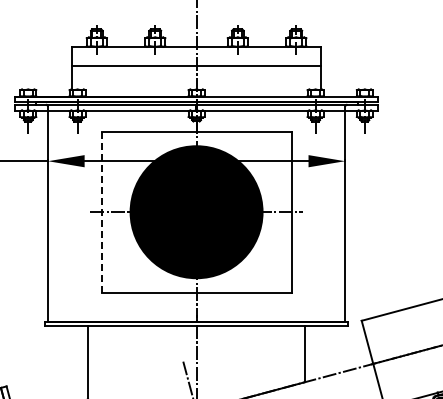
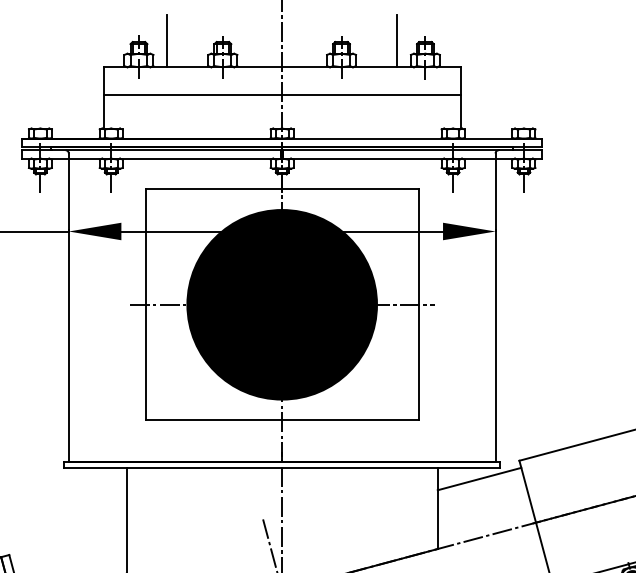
line: (116, 28) -> (167, 40), added
line: (276, 28) -> (397, 40), added
line: (101, 211) -> (145, 303), dashed -> solid
line: (333, 333) -> (478, 478), added

